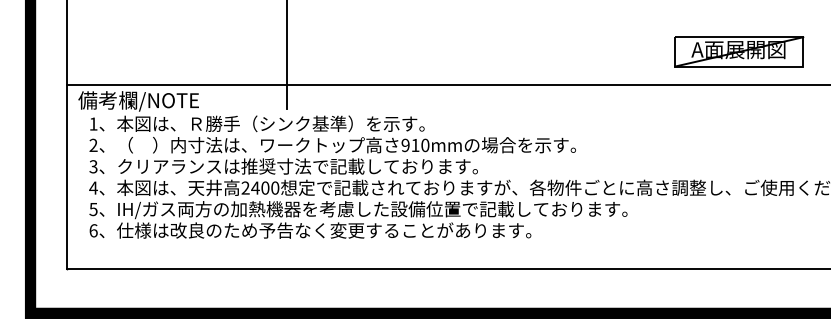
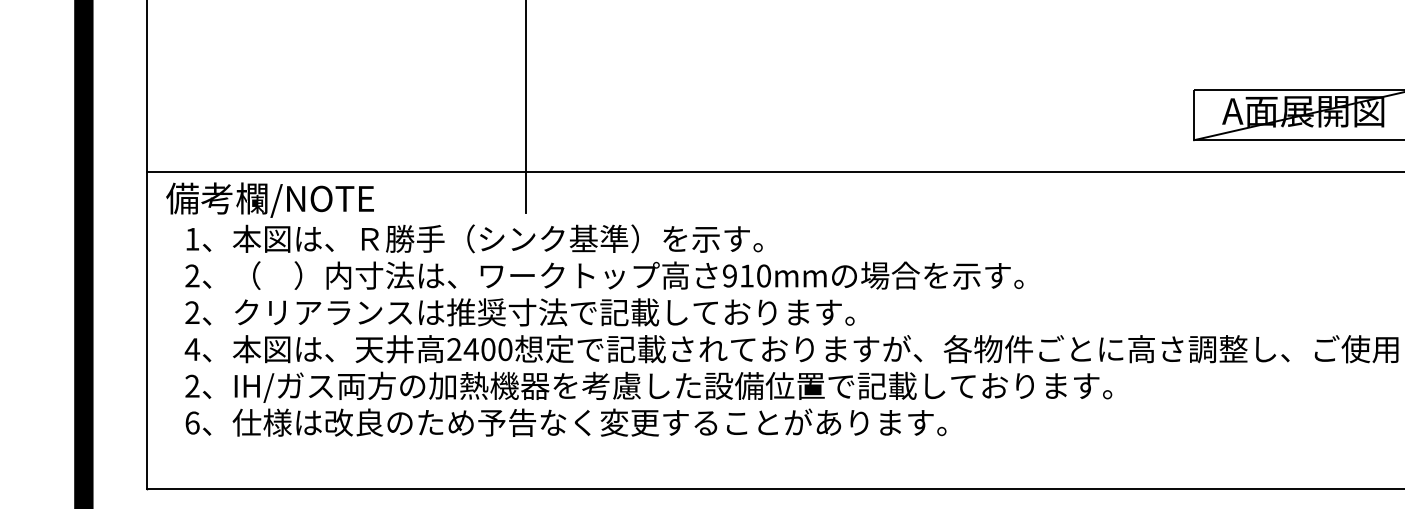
text: (93, 166) -> (192, 312), 3 -> 2
text: (93, 209) -> (192, 386), 5 -> 2

